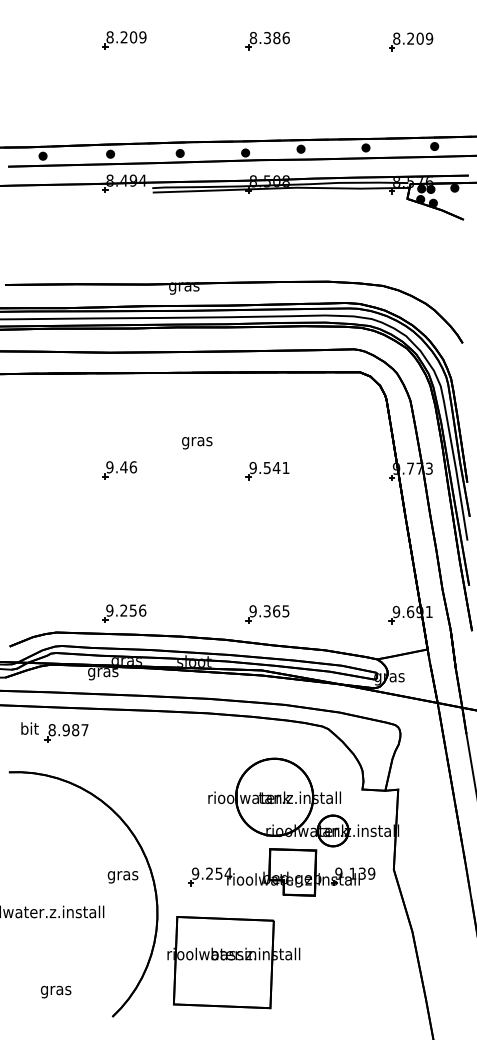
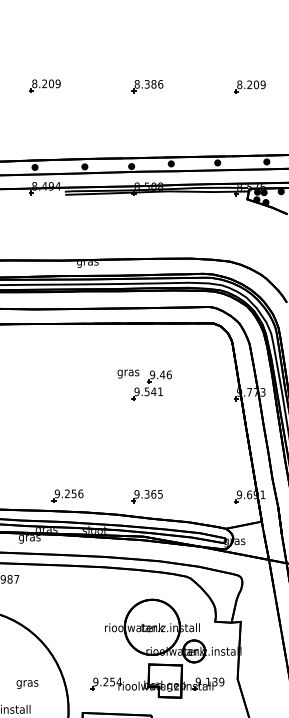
text: (197, 443) -> (128, 374), moved
part: (119, 470) -> (159, 377), moved
part: (124, 613) -> (67, 495), moved
text: (122, 877) -> (27, 684), moved

